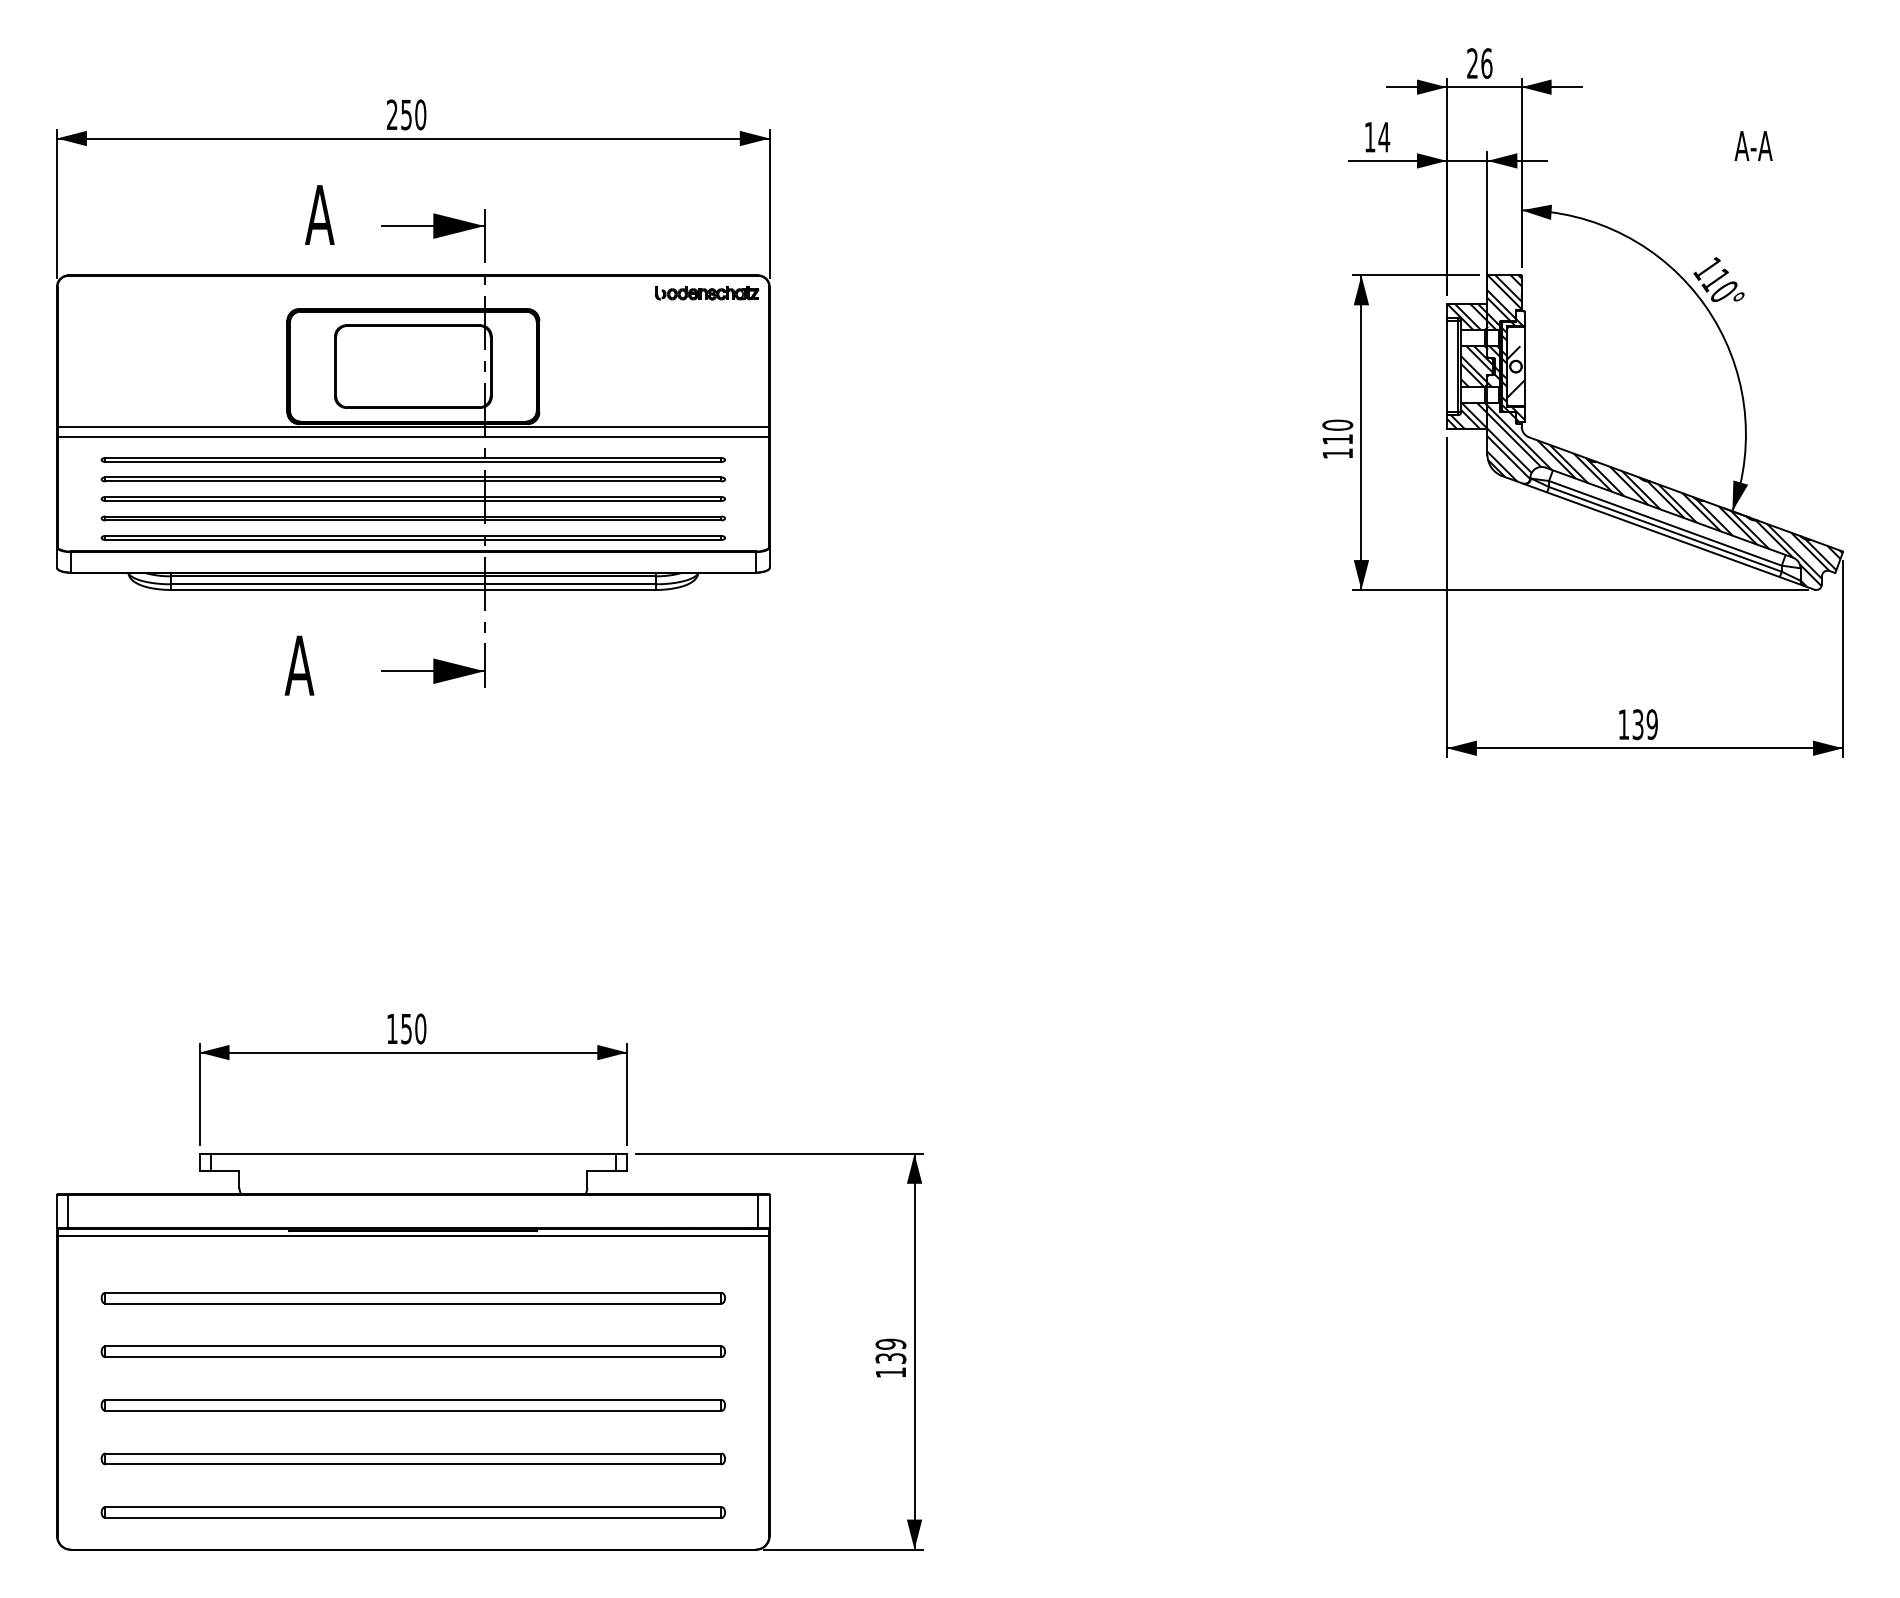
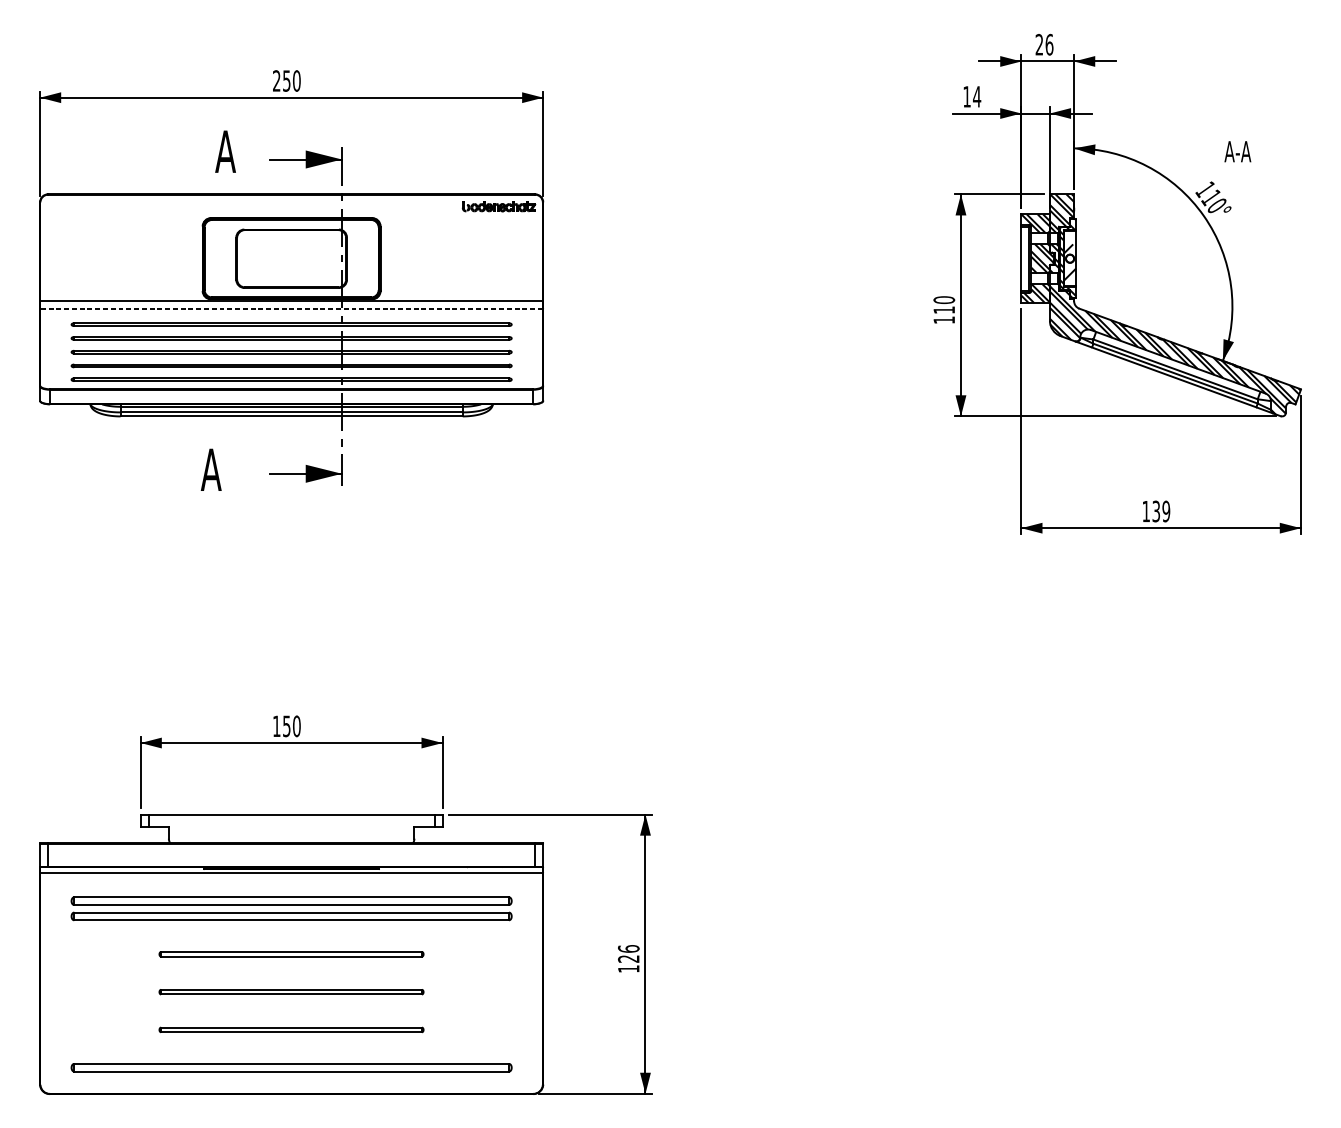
text: (1753, 145) -> (1237, 151), moved
line: (413, 437) -> (291, 308), solid -> dashed
part: (412, 1276) -> (291, 901), added
text: (890, 1350) -> (628, 953), 139 -> 126
part: (412, 1351) -> (291, 954), size x0.6
part: (412, 1405) -> (291, 992), size x0.6
part: (412, 1458) -> (291, 1029), size x0.6

